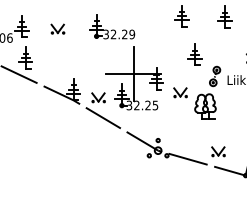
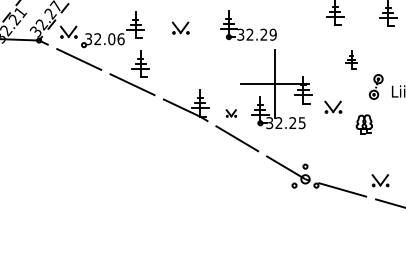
part: (195, 54) -> (351, 59), size x0.7
part: (98, 97) -> (231, 113), size x0.6
part: (205, 106) -> (364, 124), size x0.6

